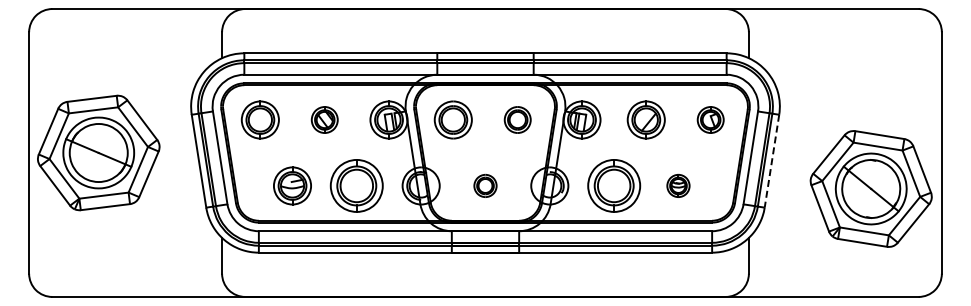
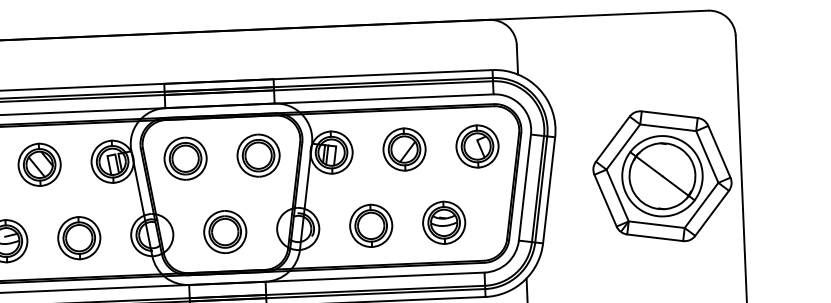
part: (324, 119) -> (39, 164), size x1.43
part: (517, 119) -> (258, 155), size x1.43
part: (710, 119) -> (477, 145), size x1.43
line: (771, 161) -> (548, 190), dashed -> solid
part: (356, 185) -> (78, 237), size x0.71
part: (485, 185) -> (225, 231), size x1.67
part: (613, 185) -> (370, 225), size x0.71
part: (678, 185) -> (444, 222), size x1.67
part: (870, 188) -> (661, 175), moved

